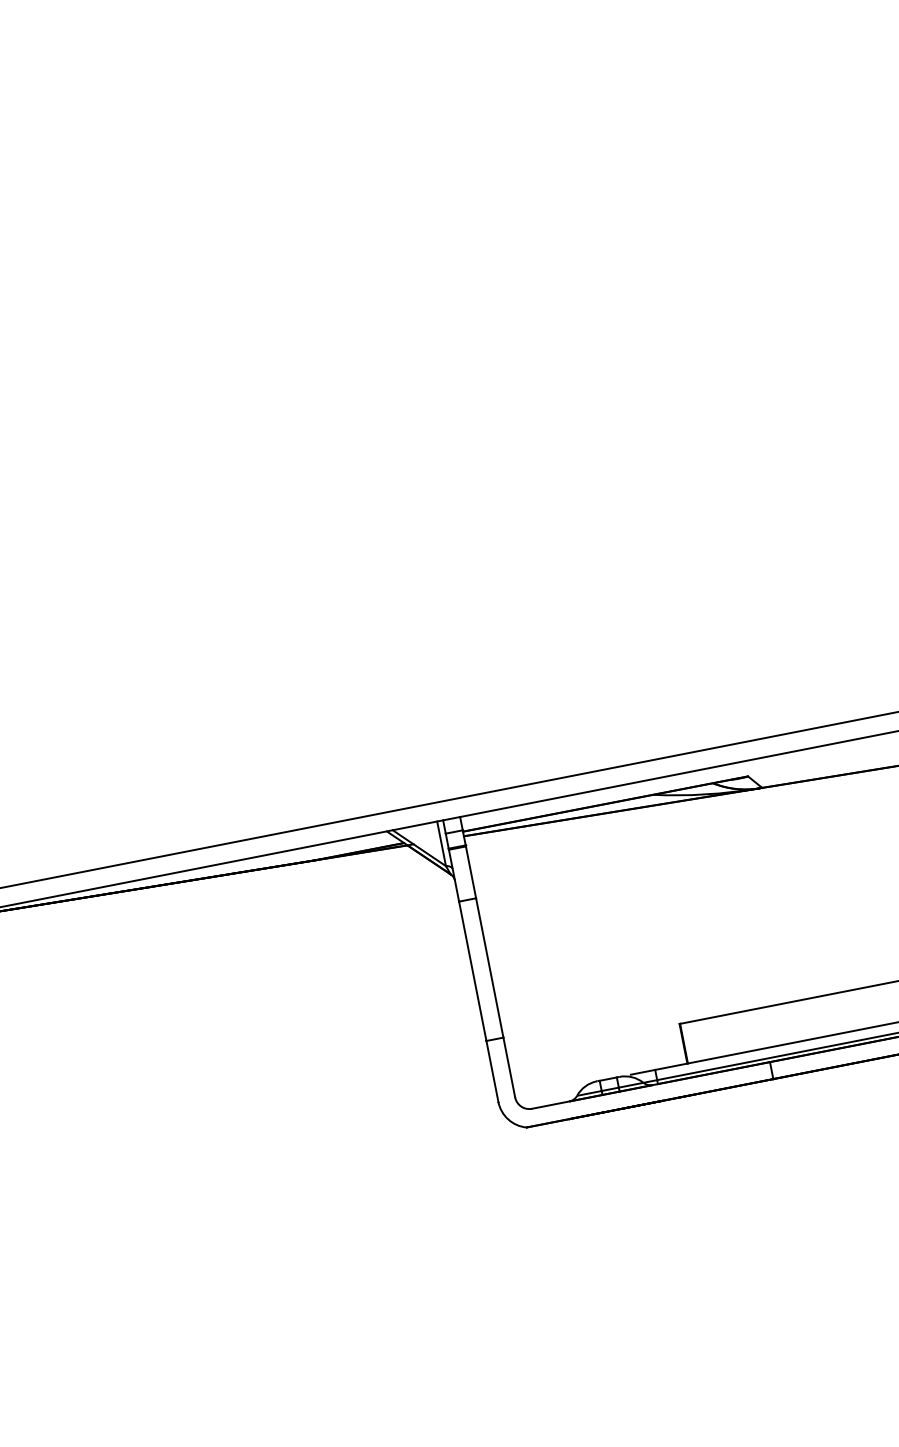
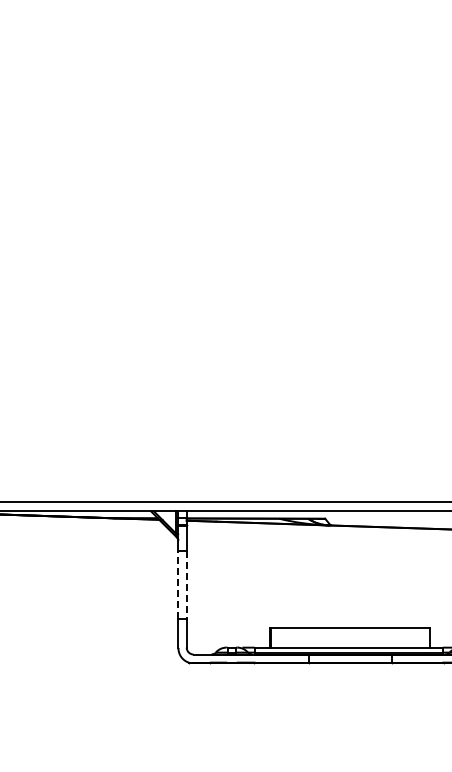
line: (489, 967) -> (186, 584), solid -> dashed
line: (472, 970) -> (178, 584), solid -> dashed

